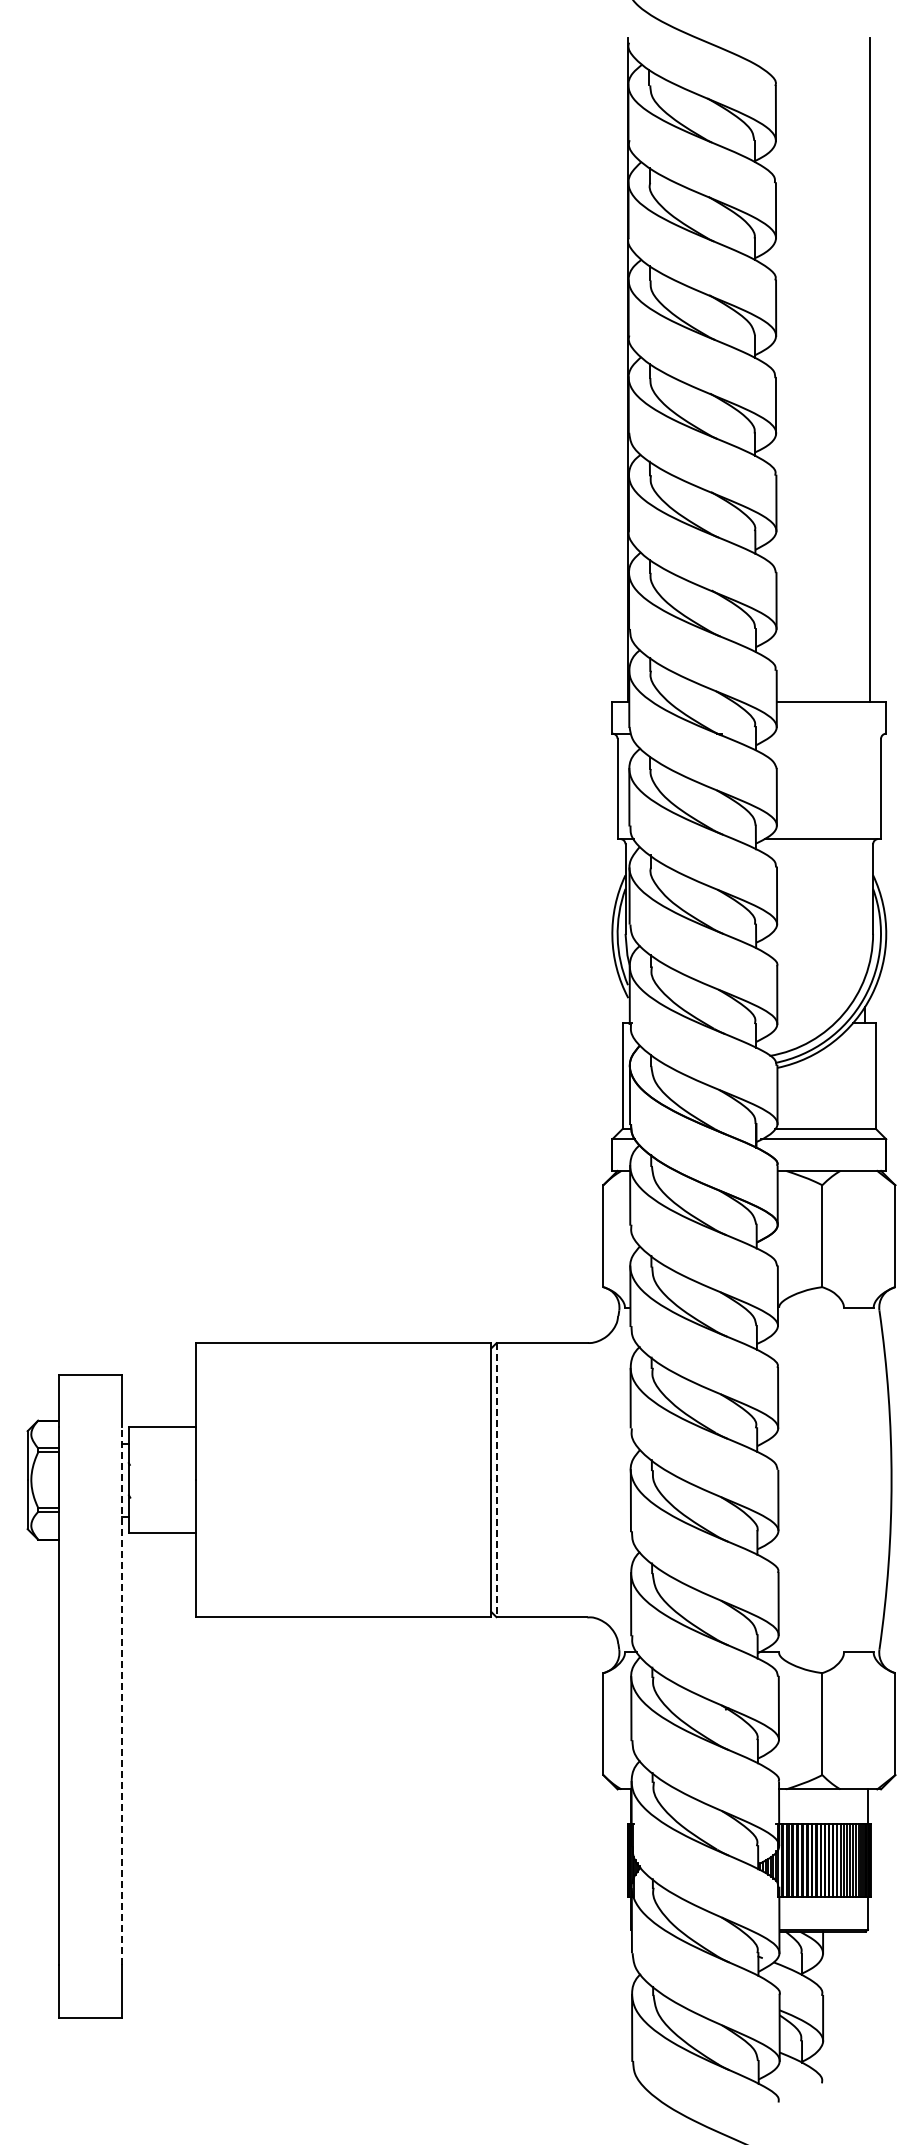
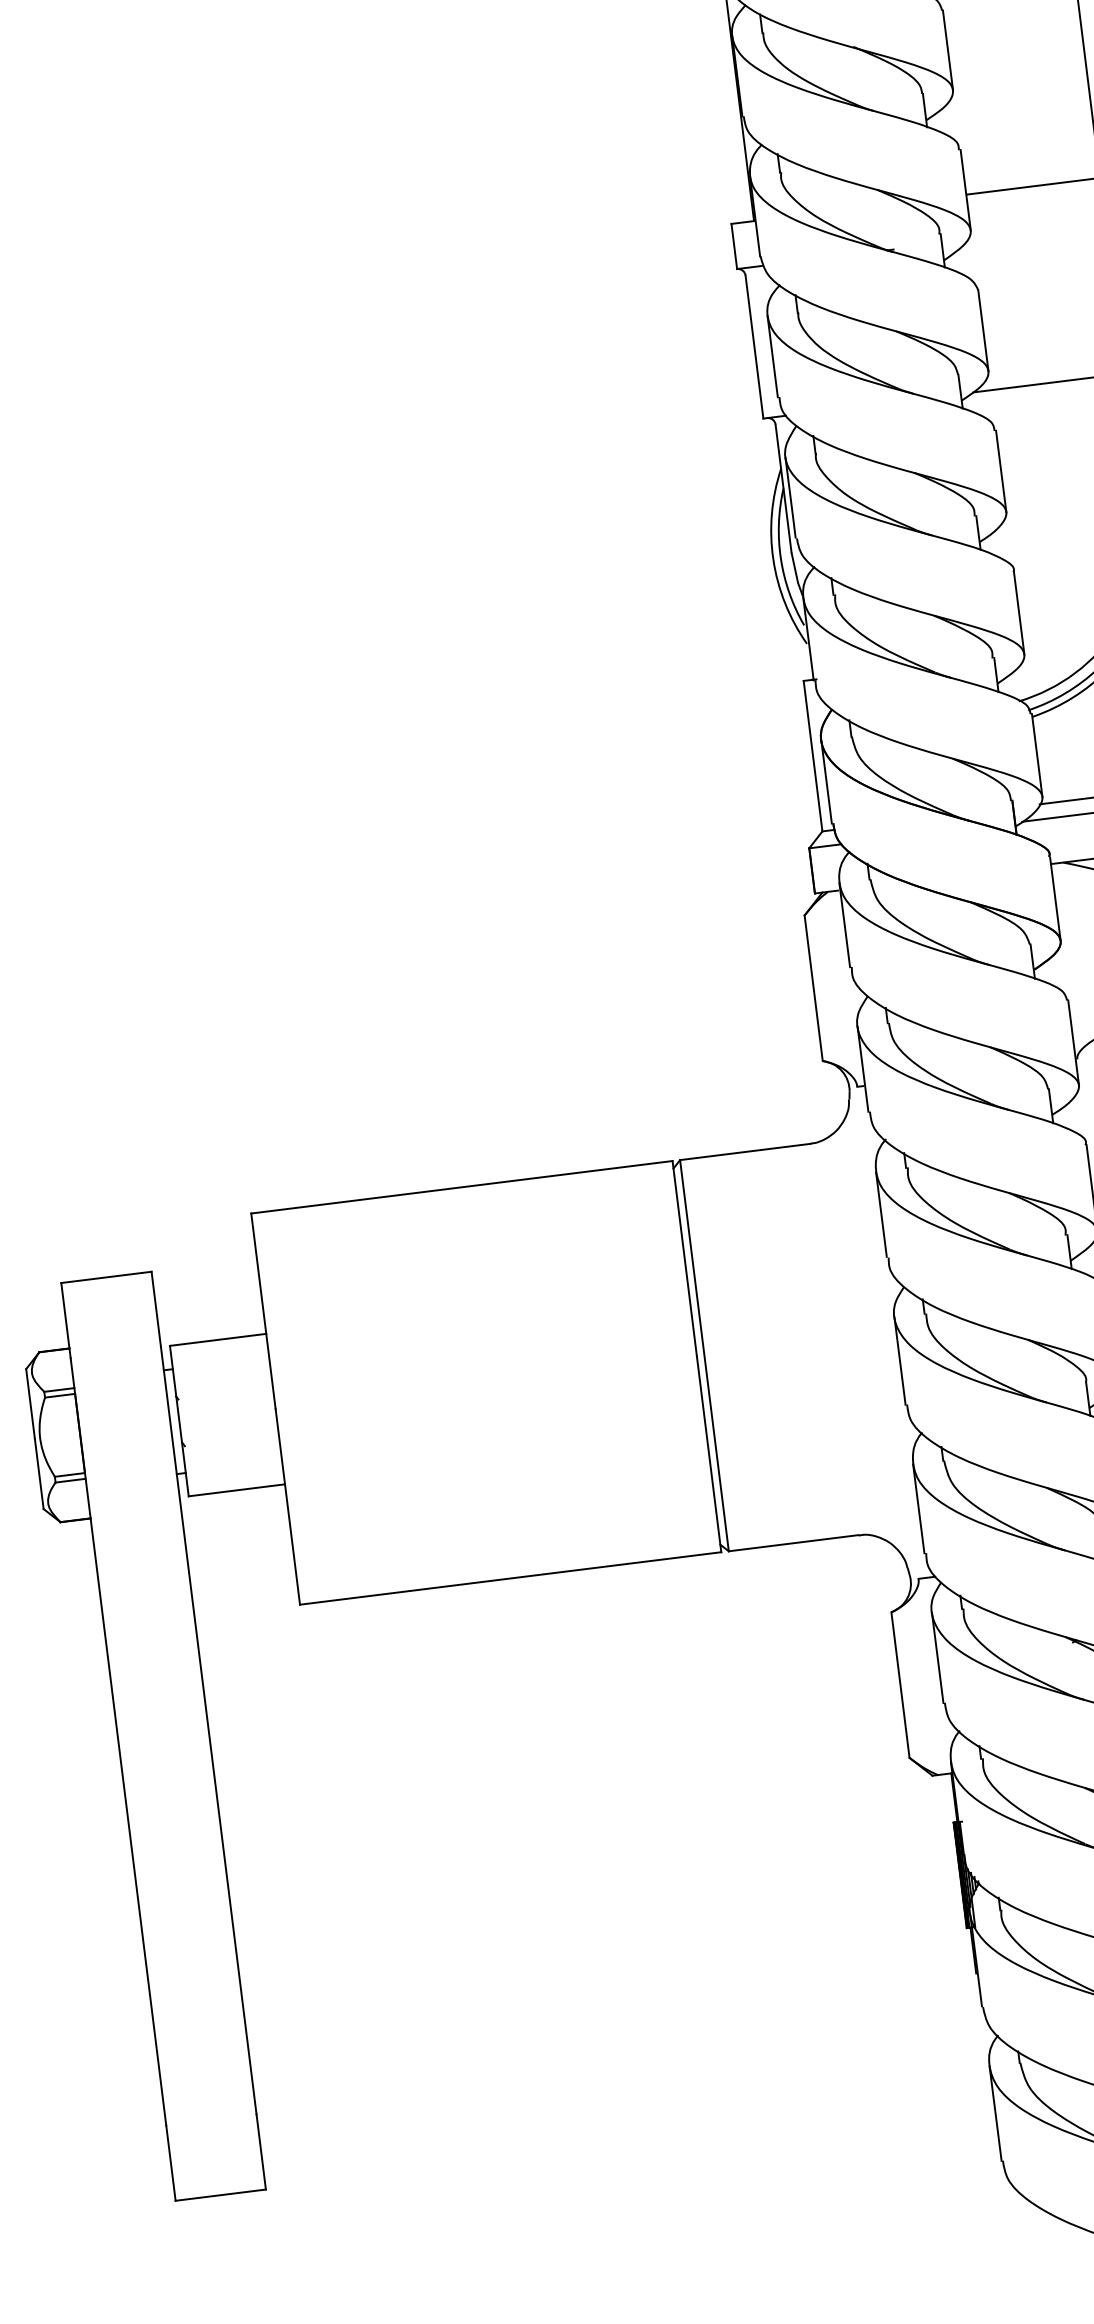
line: (496, 1480) -> (704, 1356), dashed -> solid
line: (122, 1696) -> (208, 1731), dashed -> solid

